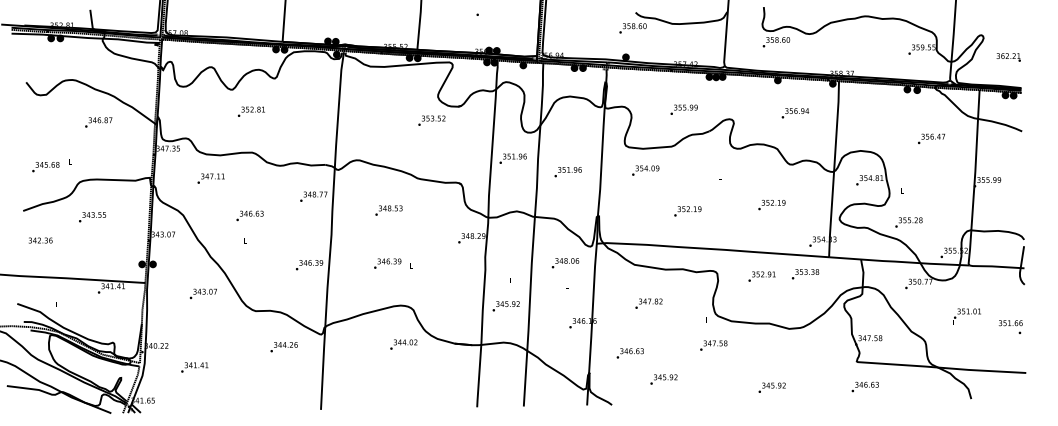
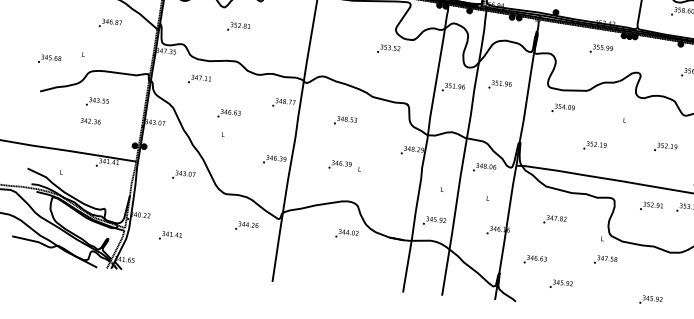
text: (683, 109) -> (600, 49), moved
text: (45, 167) -> (49, 59), moved
text: (567, 172) -> (499, 85), moved
text: (40, 240) -> (90, 121), moved
text: (565, 263) -> (484, 168), moved
text: (505, 306) -> (433, 221), moved

